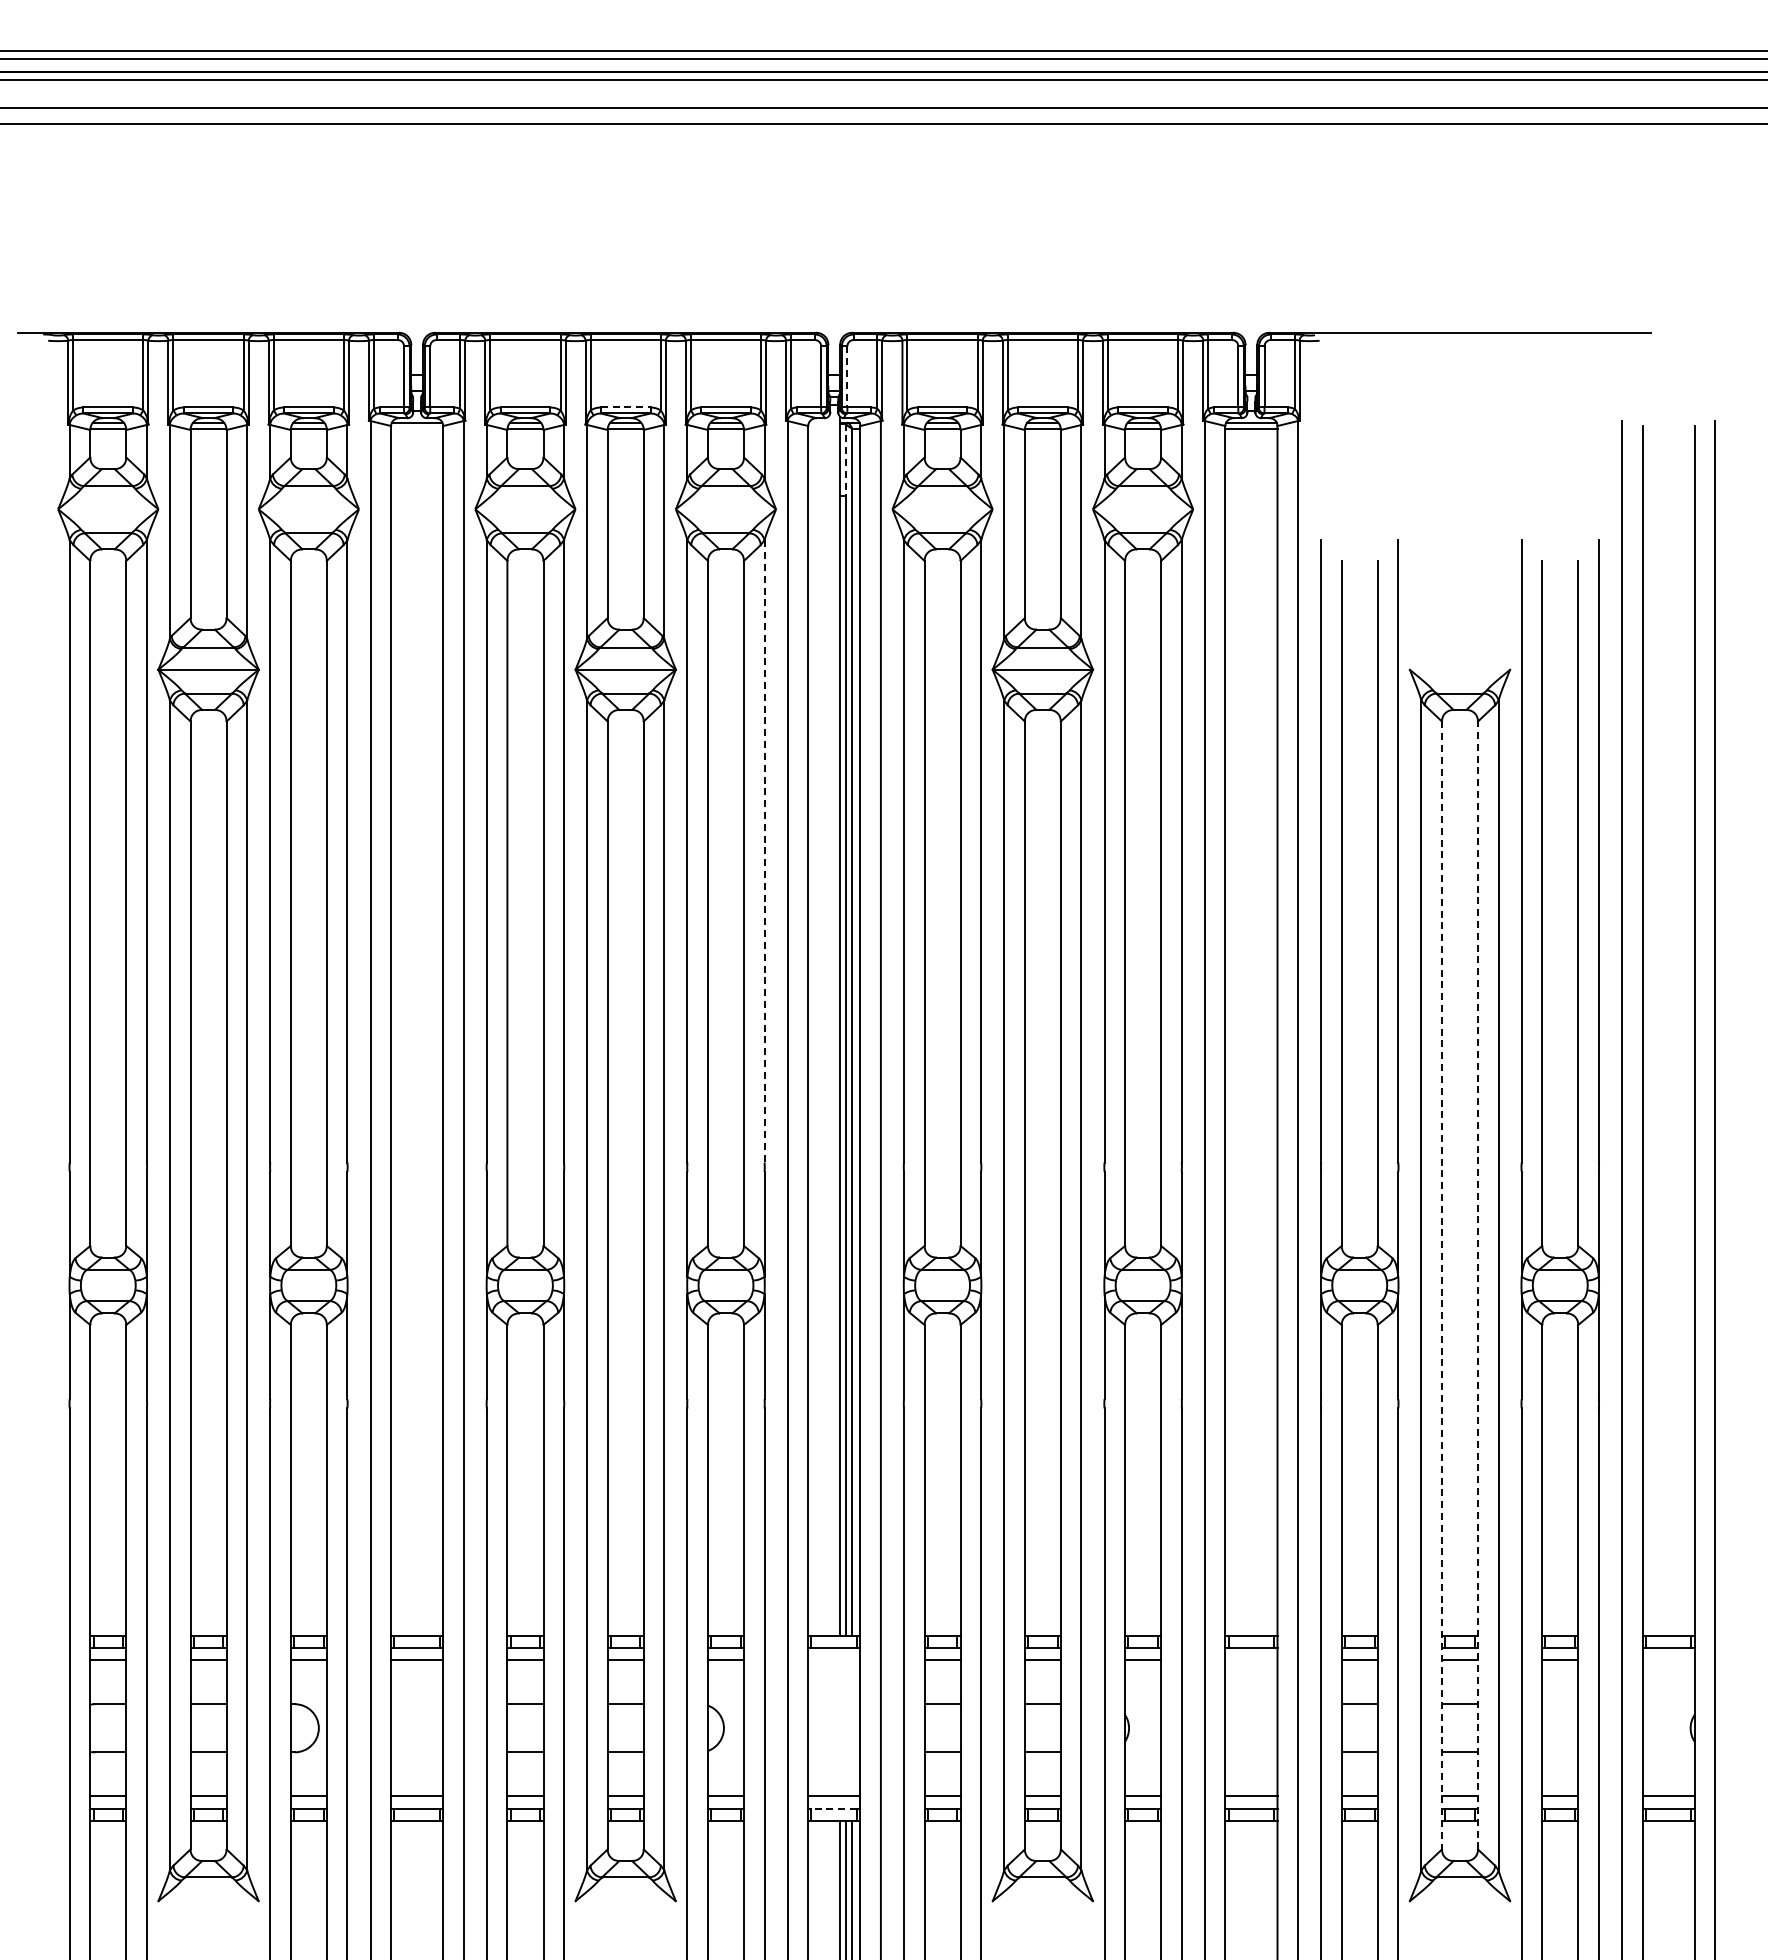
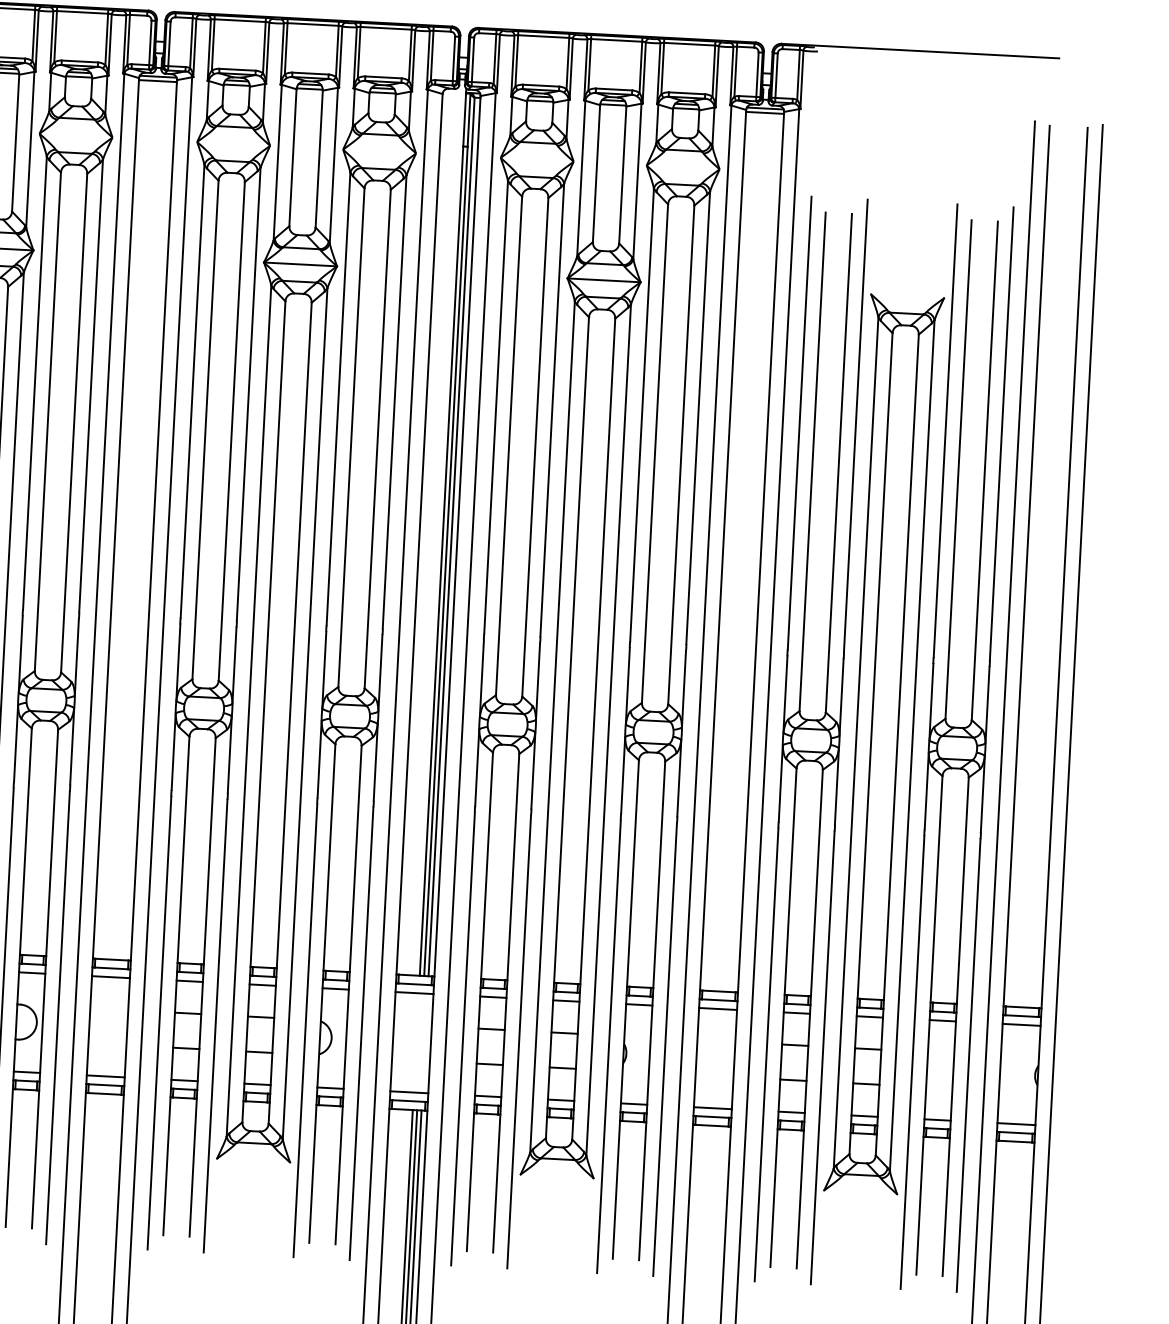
line: (847, 376) -> (473, 59), dashed -> solid
line: (625, 407) -> (310, 73), dashed -> solid
line: (417, 428) -> (158, 80), added
line: (846, 460) -> (469, 120), dashed -> solid
line: (764, 851) -> (394, 401), dashed -> solid
line: (1441, 1285) -> (870, 743), dashed -> solid
line: (1478, 1285) -> (897, 745), dashed -> solid
line: (834, 1660) -> (414, 993), added
line: (1251, 1660) -> (718, 1009), added
line: (1668, 1660) -> (1021, 1025), added
line: (834, 1808) -> (409, 1101), dashed -> solid

